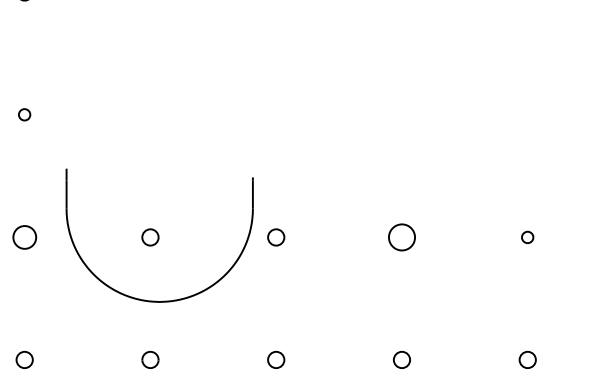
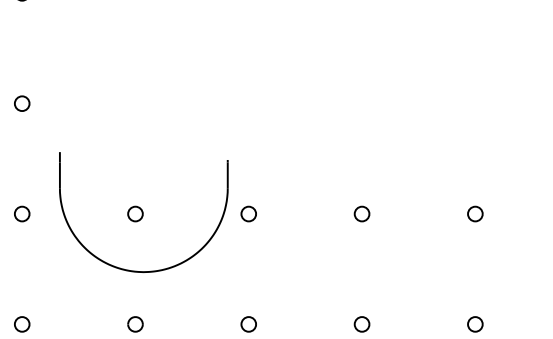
circle: (24, 114) -> (22, 103), size x1.43
circle: (24, 237) -> (22, 214), size x0.71
circle: (401, 237) -> (361, 214), size x0.62
circle: (527, 237) -> (475, 214), size x1.43

